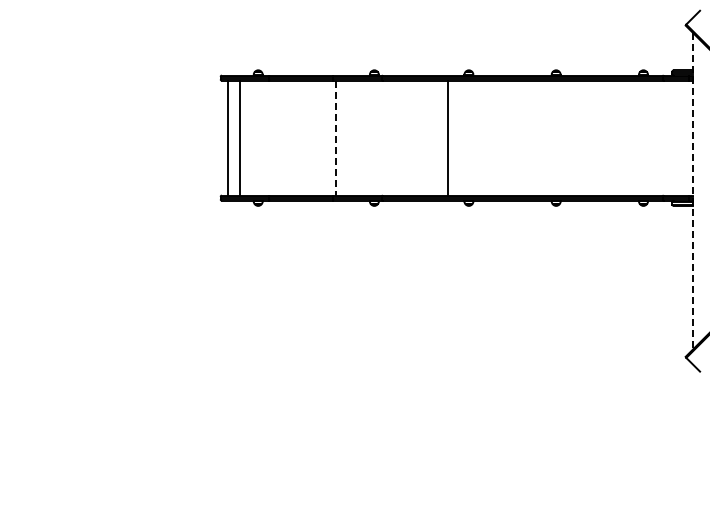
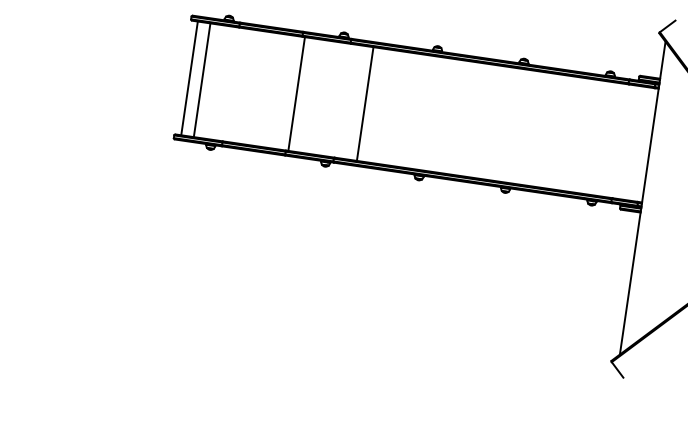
line: (448, 137) -> (365, 103), moved
line: (335, 138) -> (296, 94), dashed -> solid
line: (693, 191) -> (642, 198), dashed -> solid

